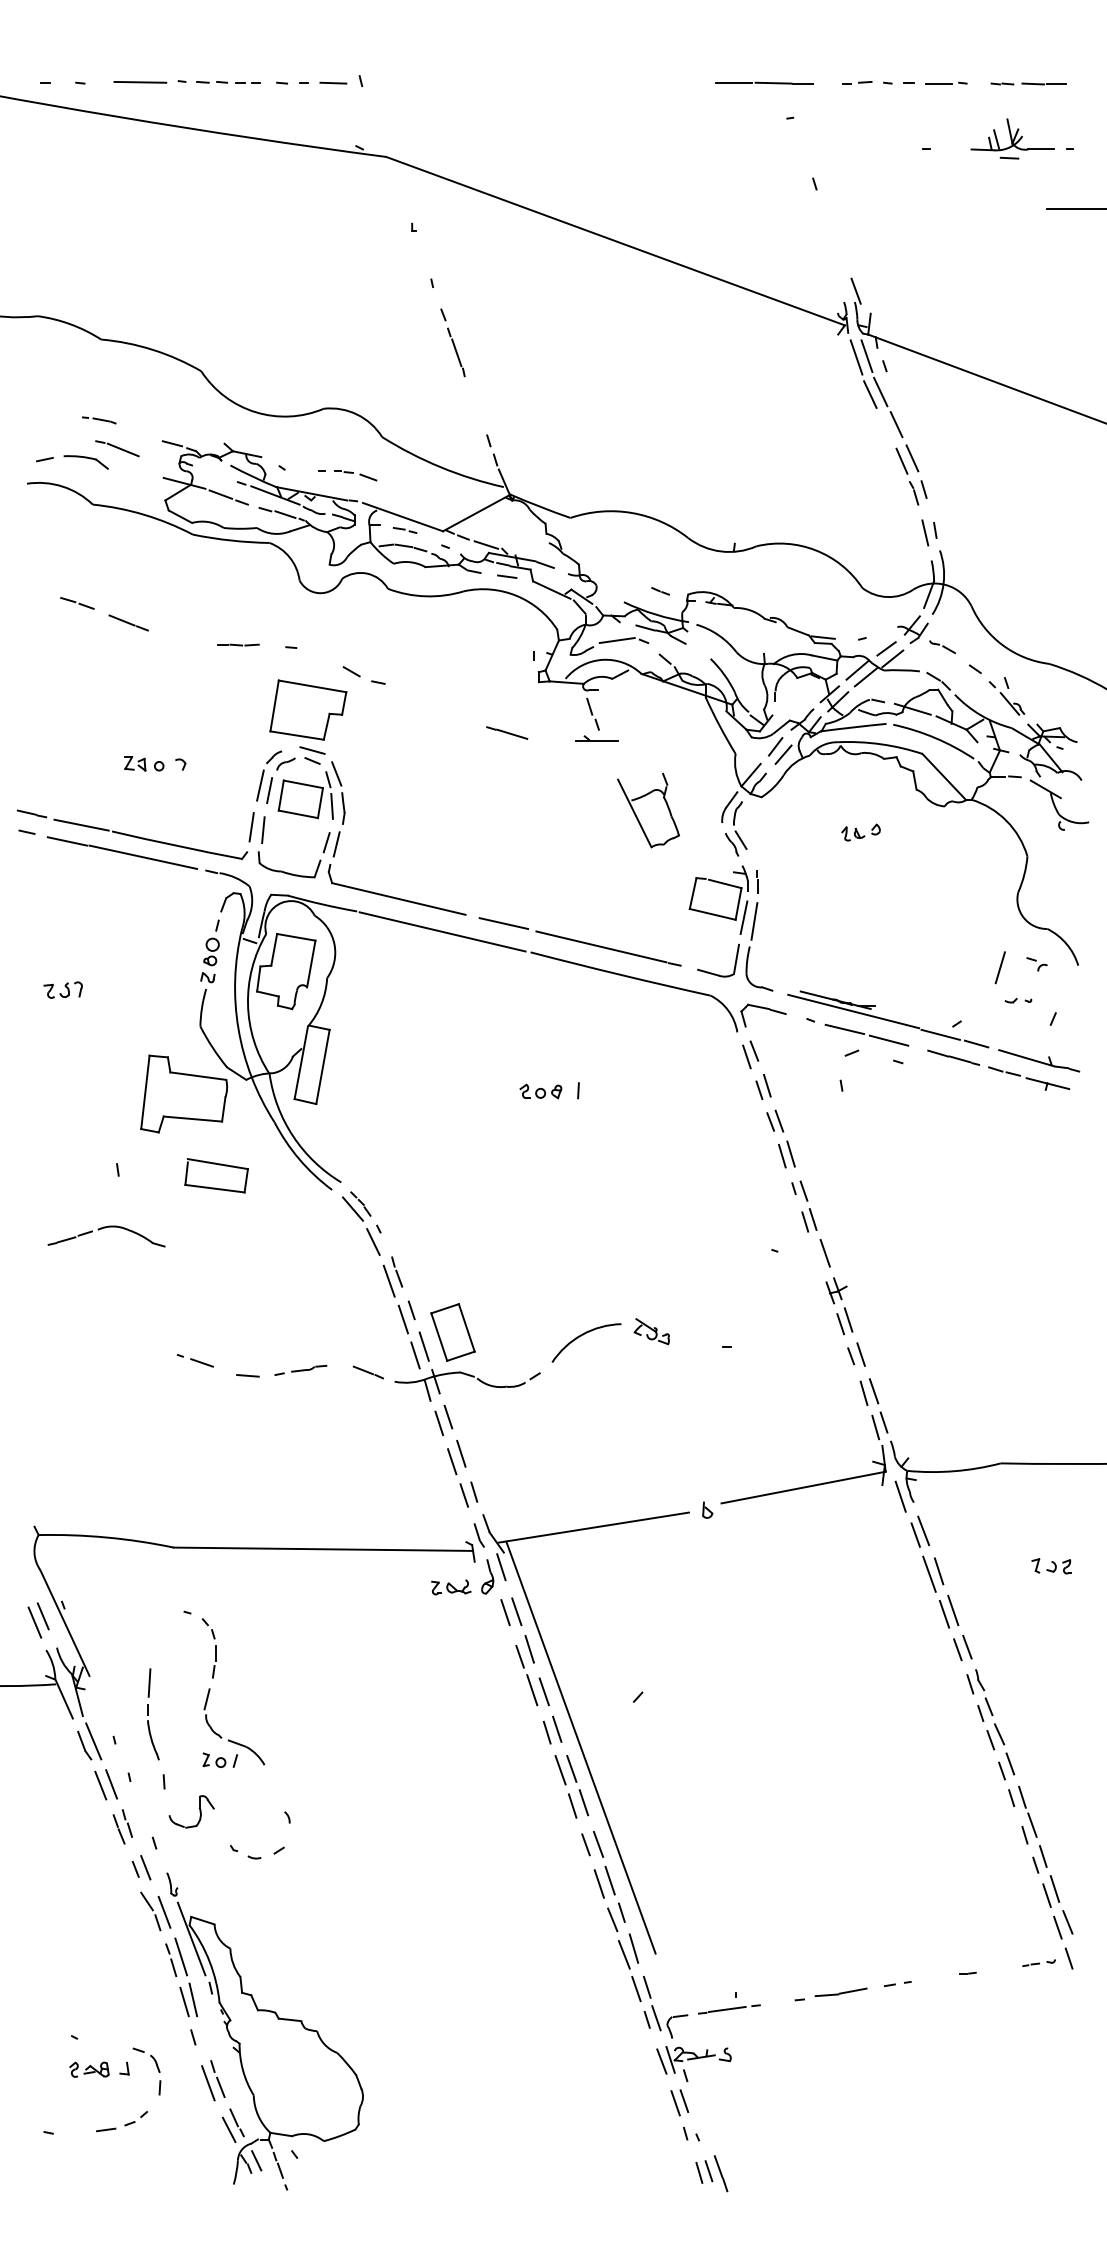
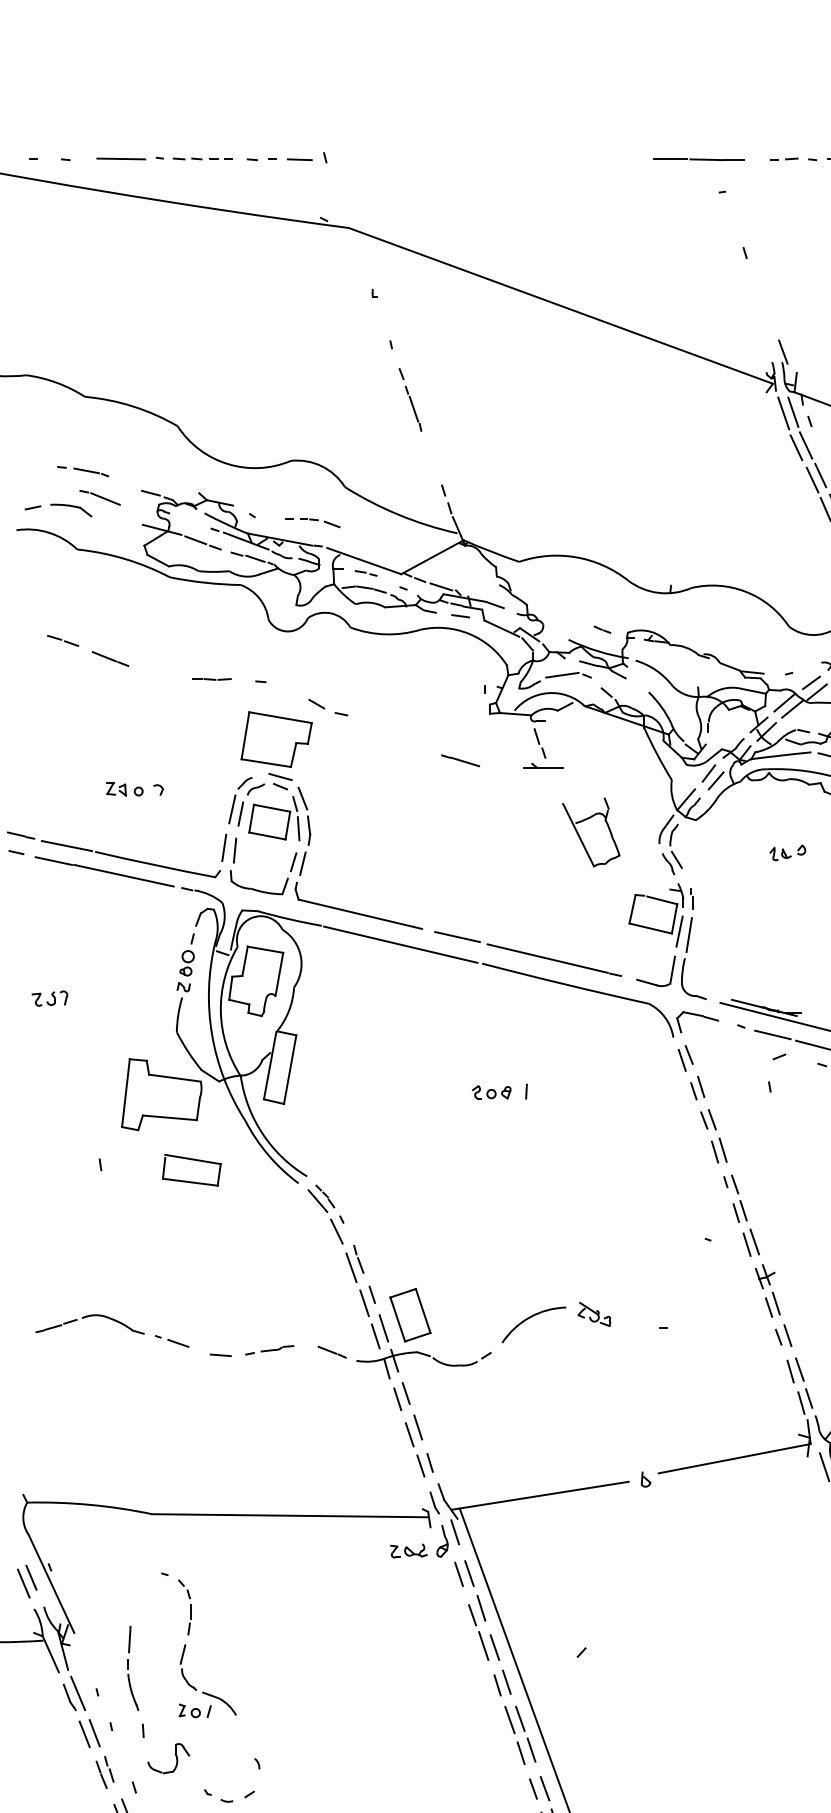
part: (99, 420) -> (83, 471), size x1.67
line: (887, 429) -> (812, 480), added
part: (105, 1228) -> (89, 1317), moved
line: (816, 1256) -> (746, 1244), added

